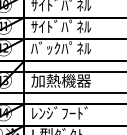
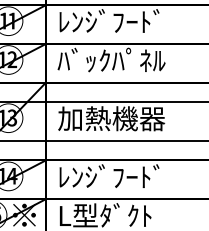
text: (61, 26) -> (112, 21), ｻｲﾄﾞﾊﾟﾈﾙ -> ﾚﾝｼﾞﾌｰﾄﾞ

